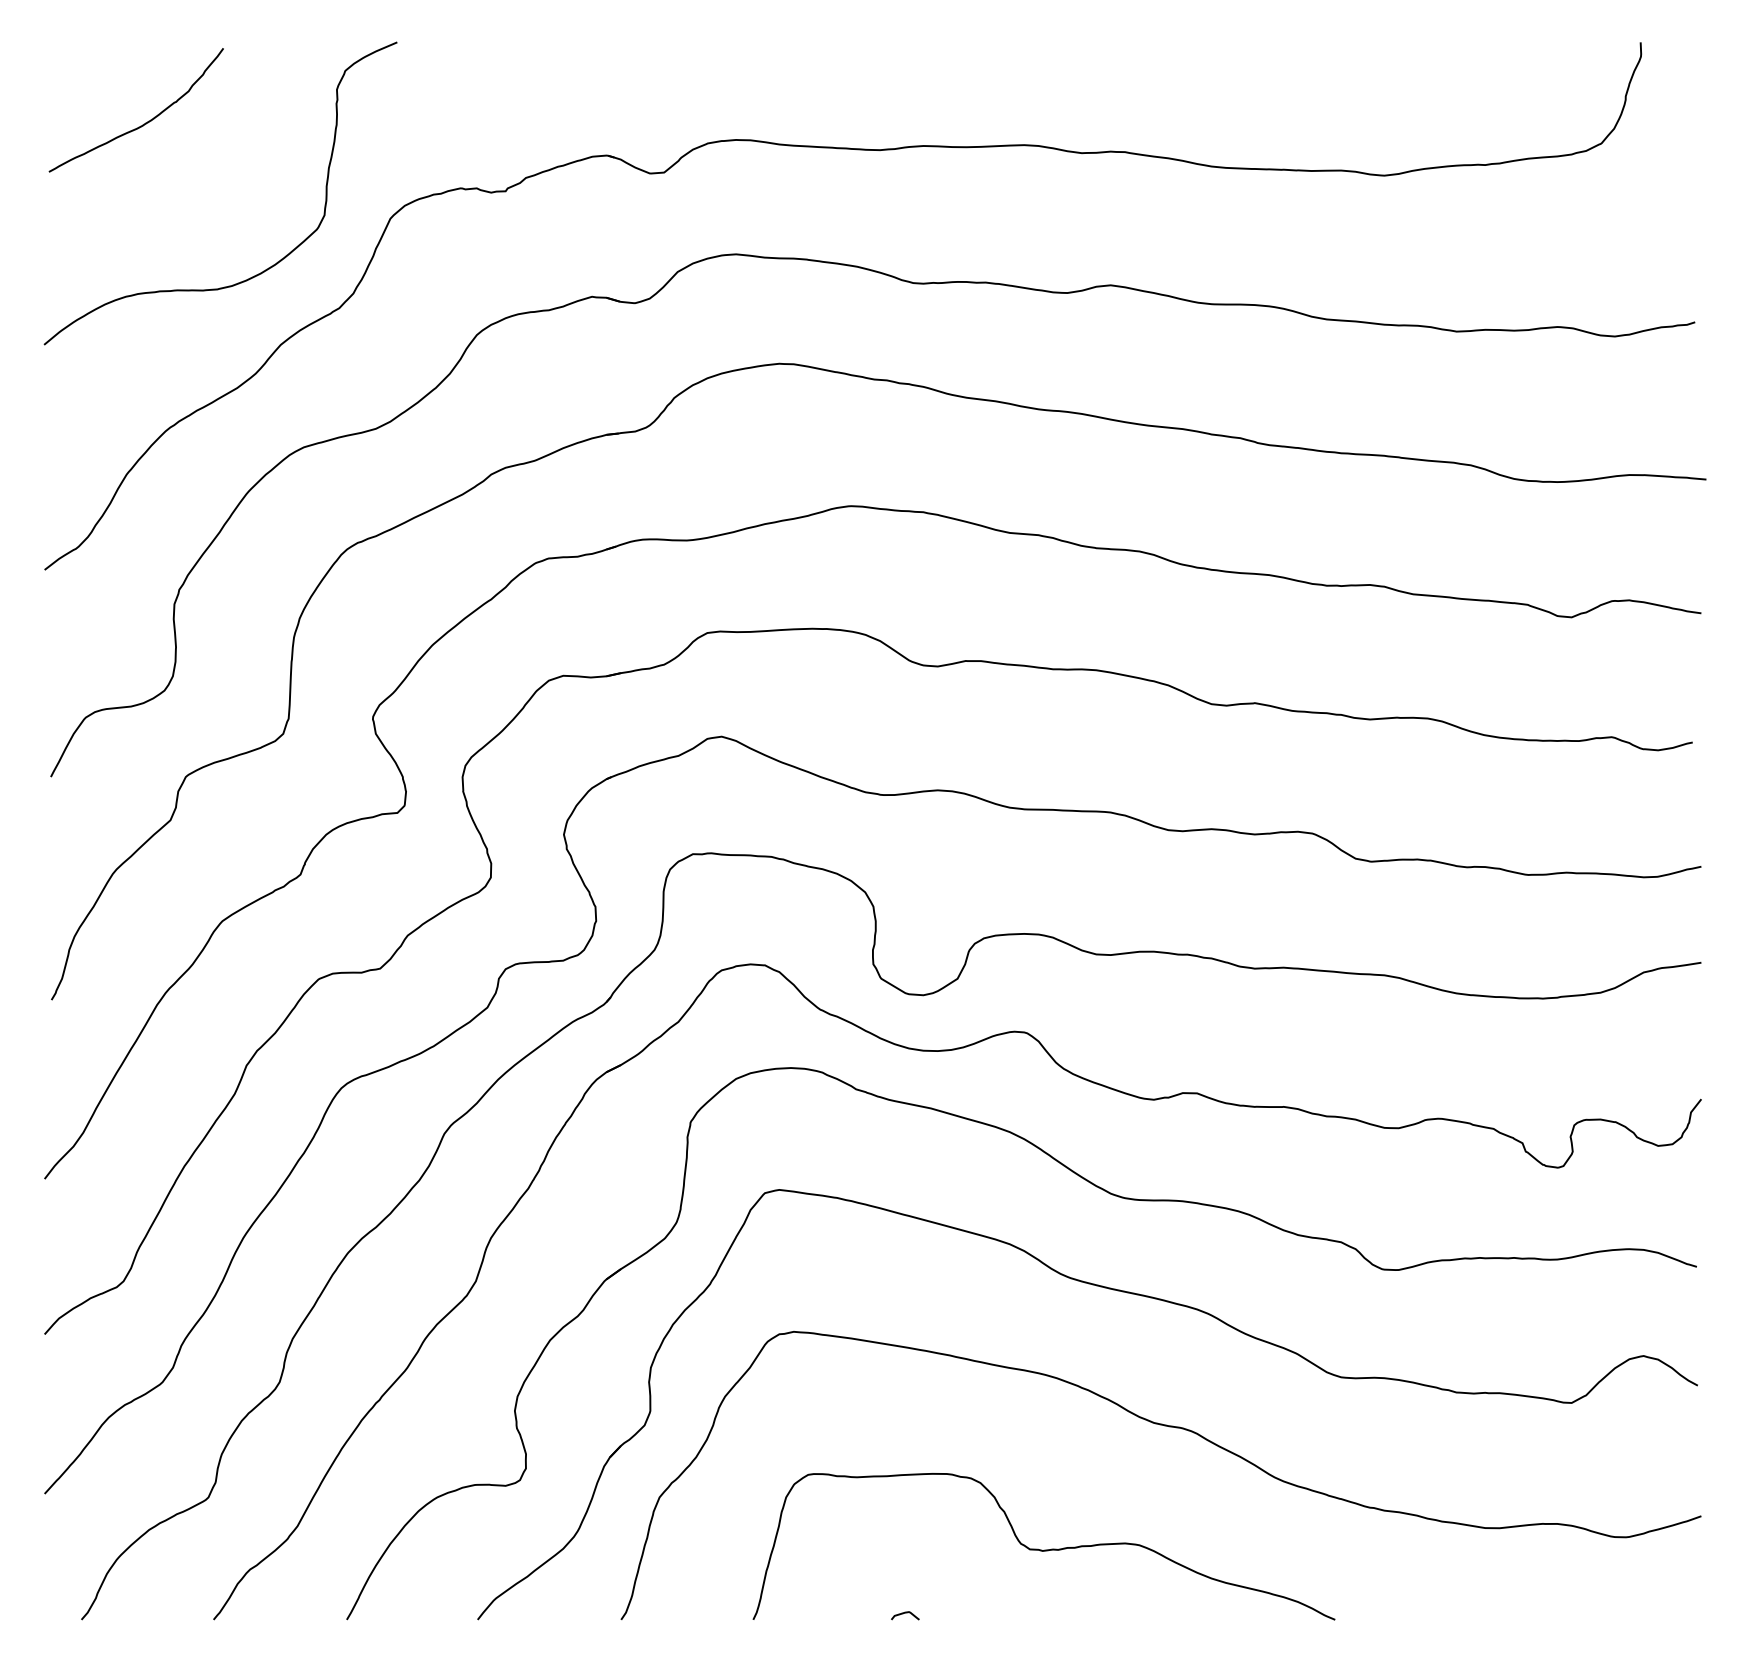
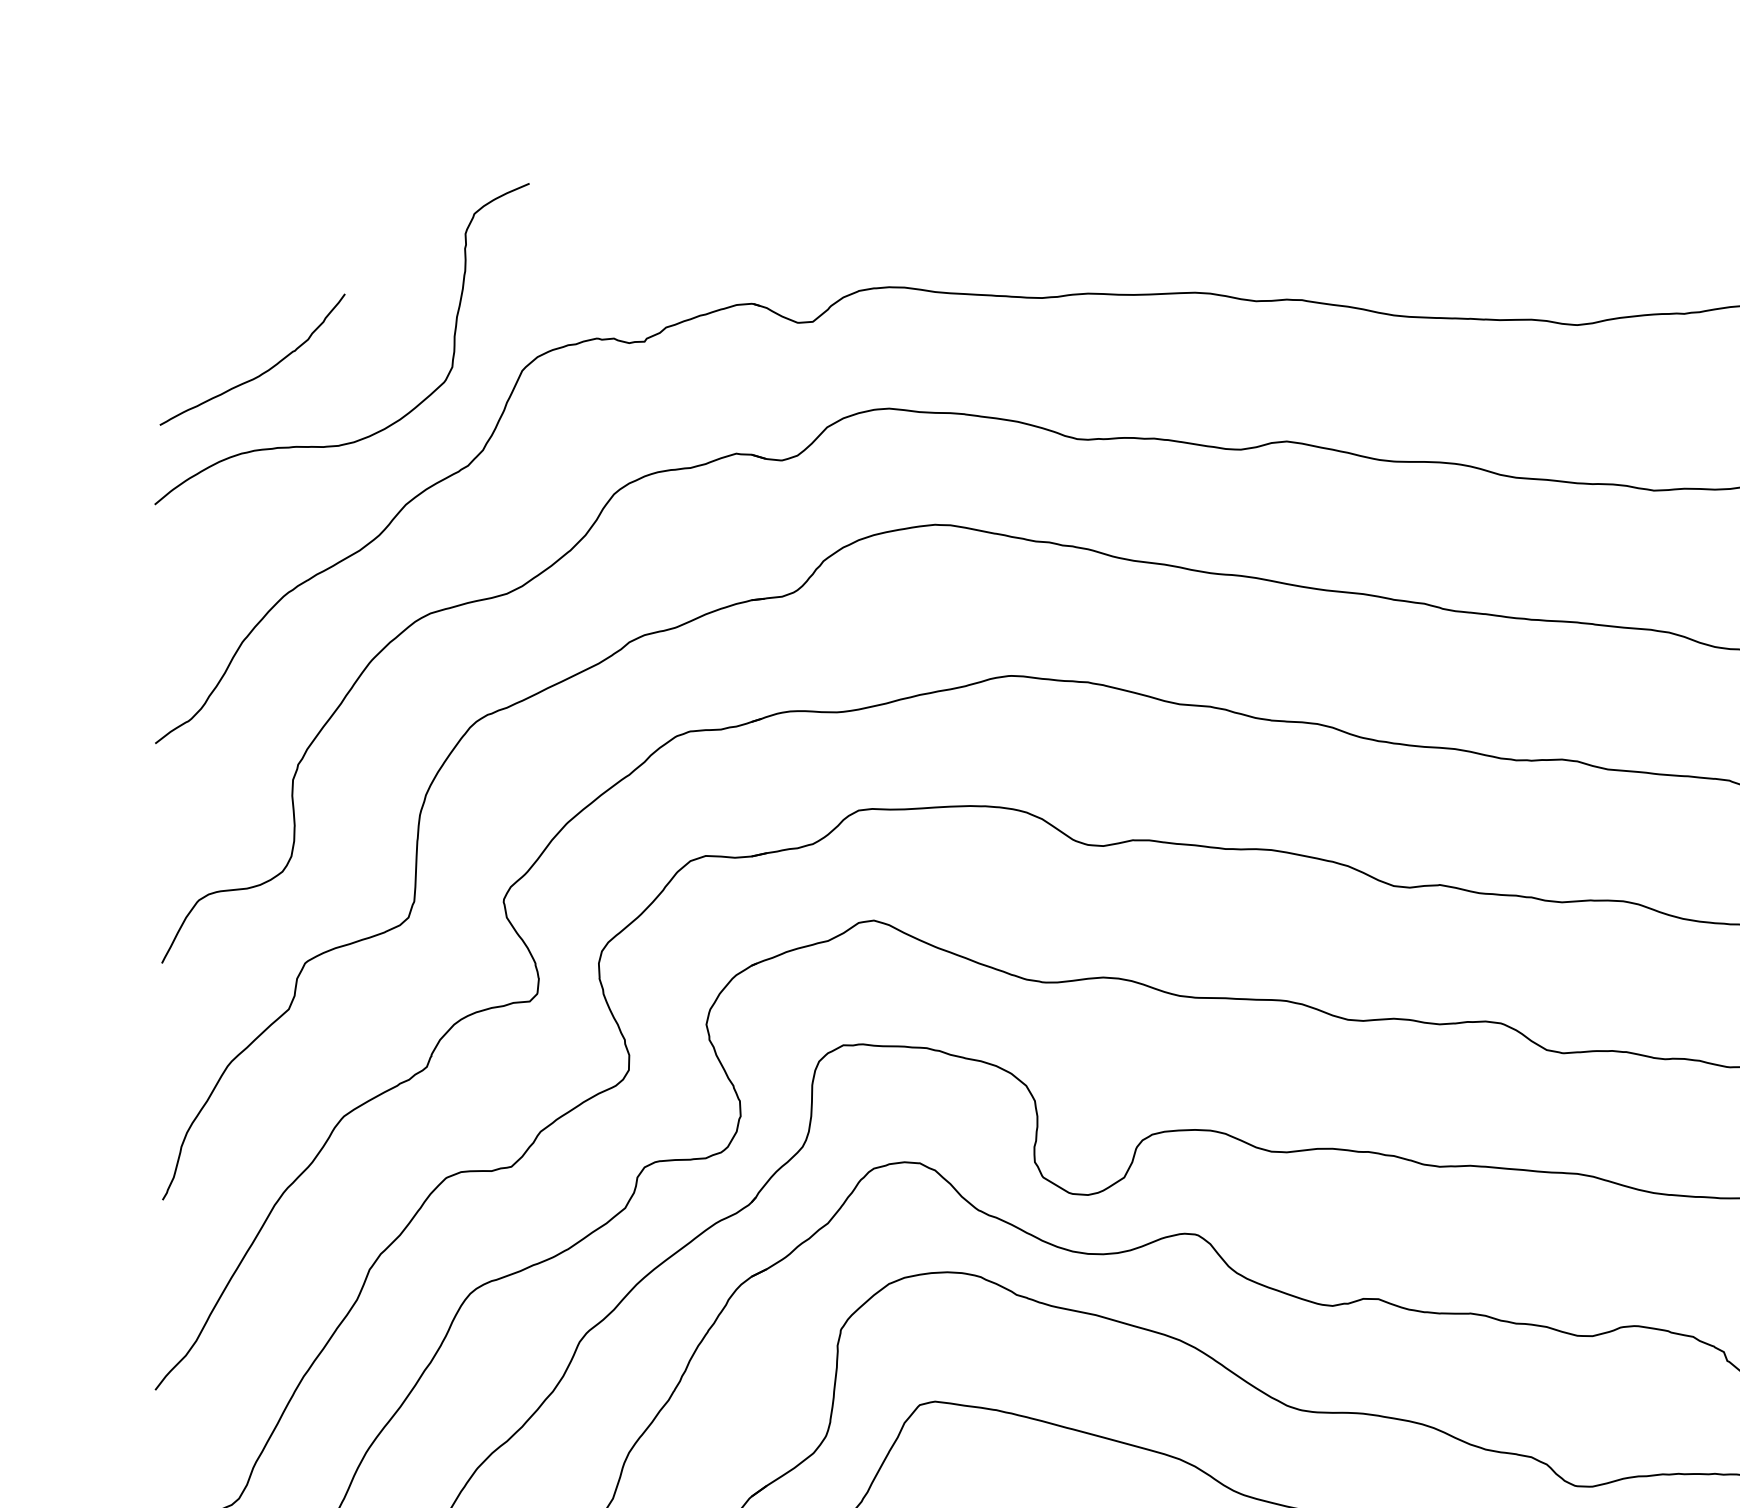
curve: (145, 122) -> (262, 372), moved

